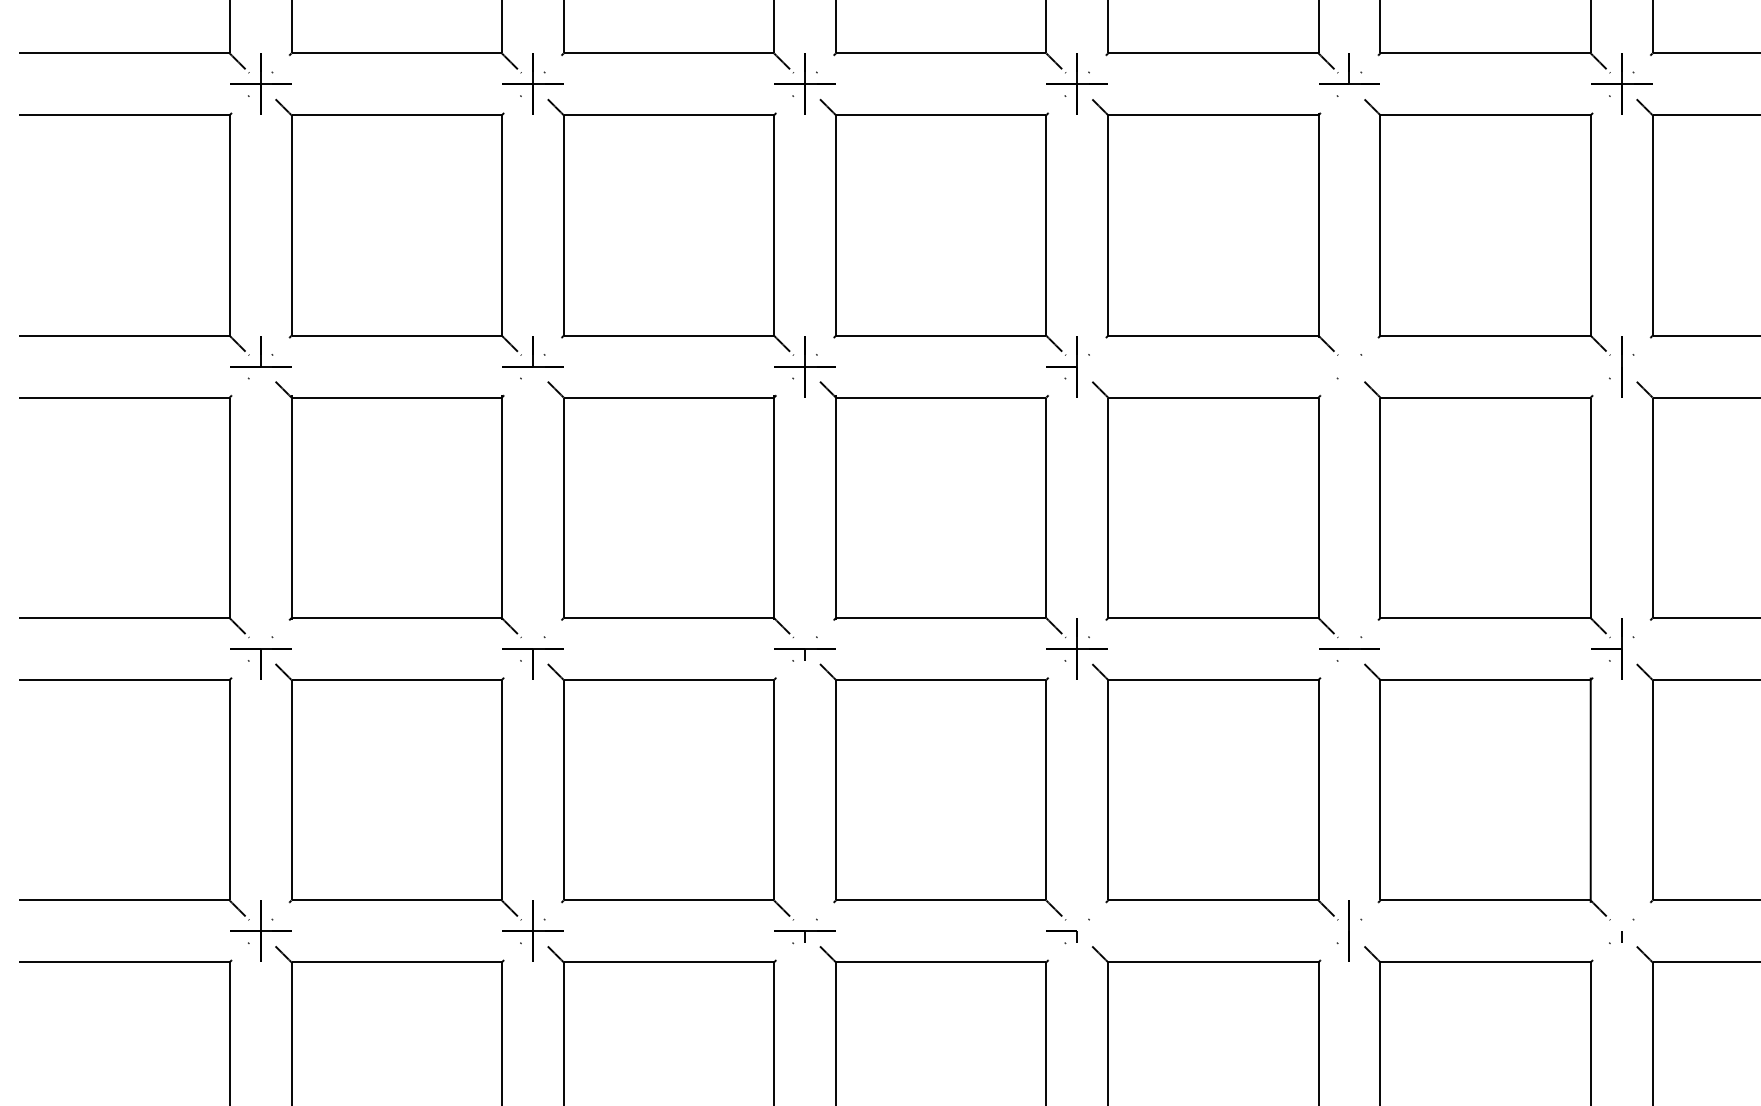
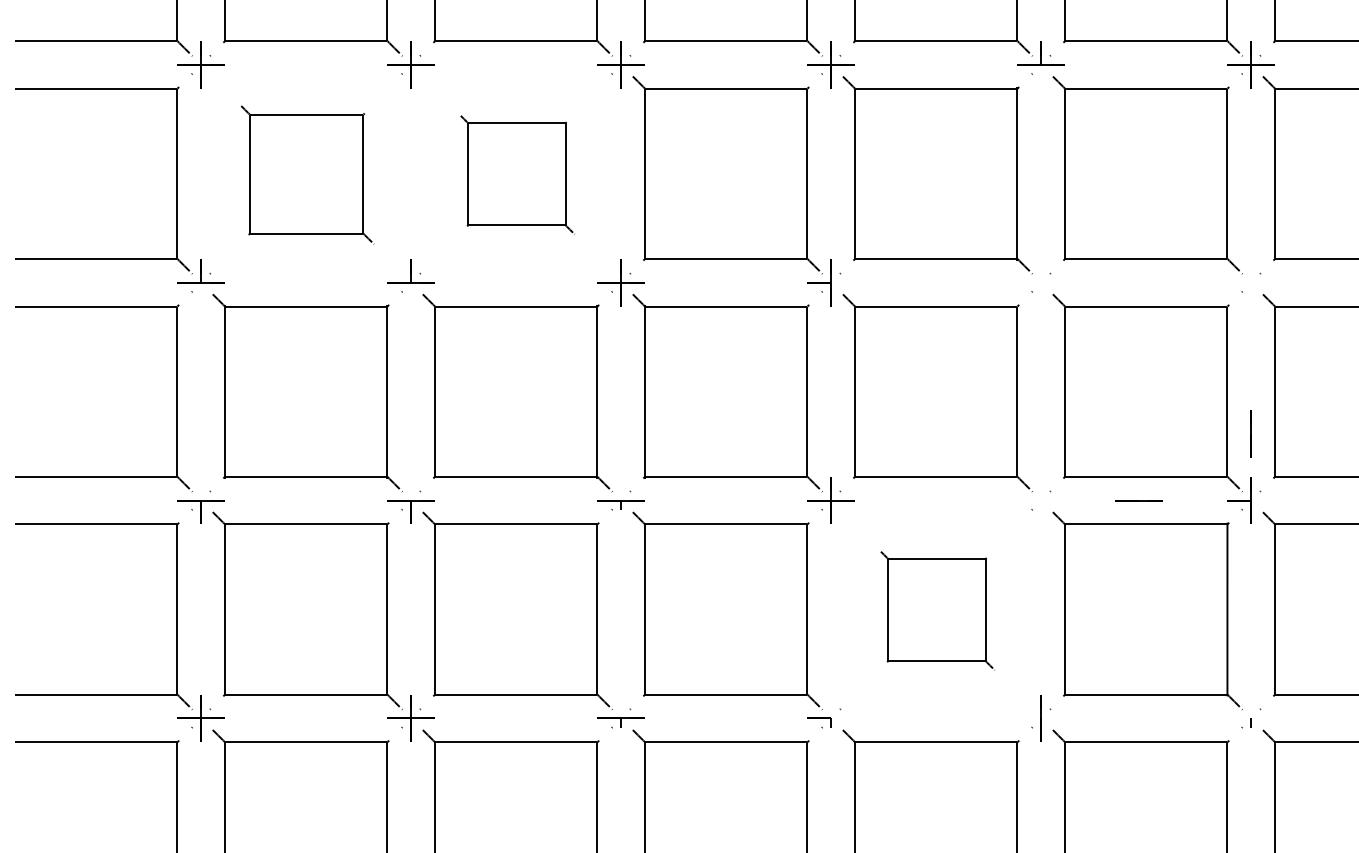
part: (398, 226) -> (307, 174), size x0.7
part: (670, 226) -> (517, 174), size x0.6
line: (1621, 366) -> (1251, 433), moved
line: (1349, 648) -> (1139, 500), moved
part: (1215, 791) -> (937, 610), size x0.6

